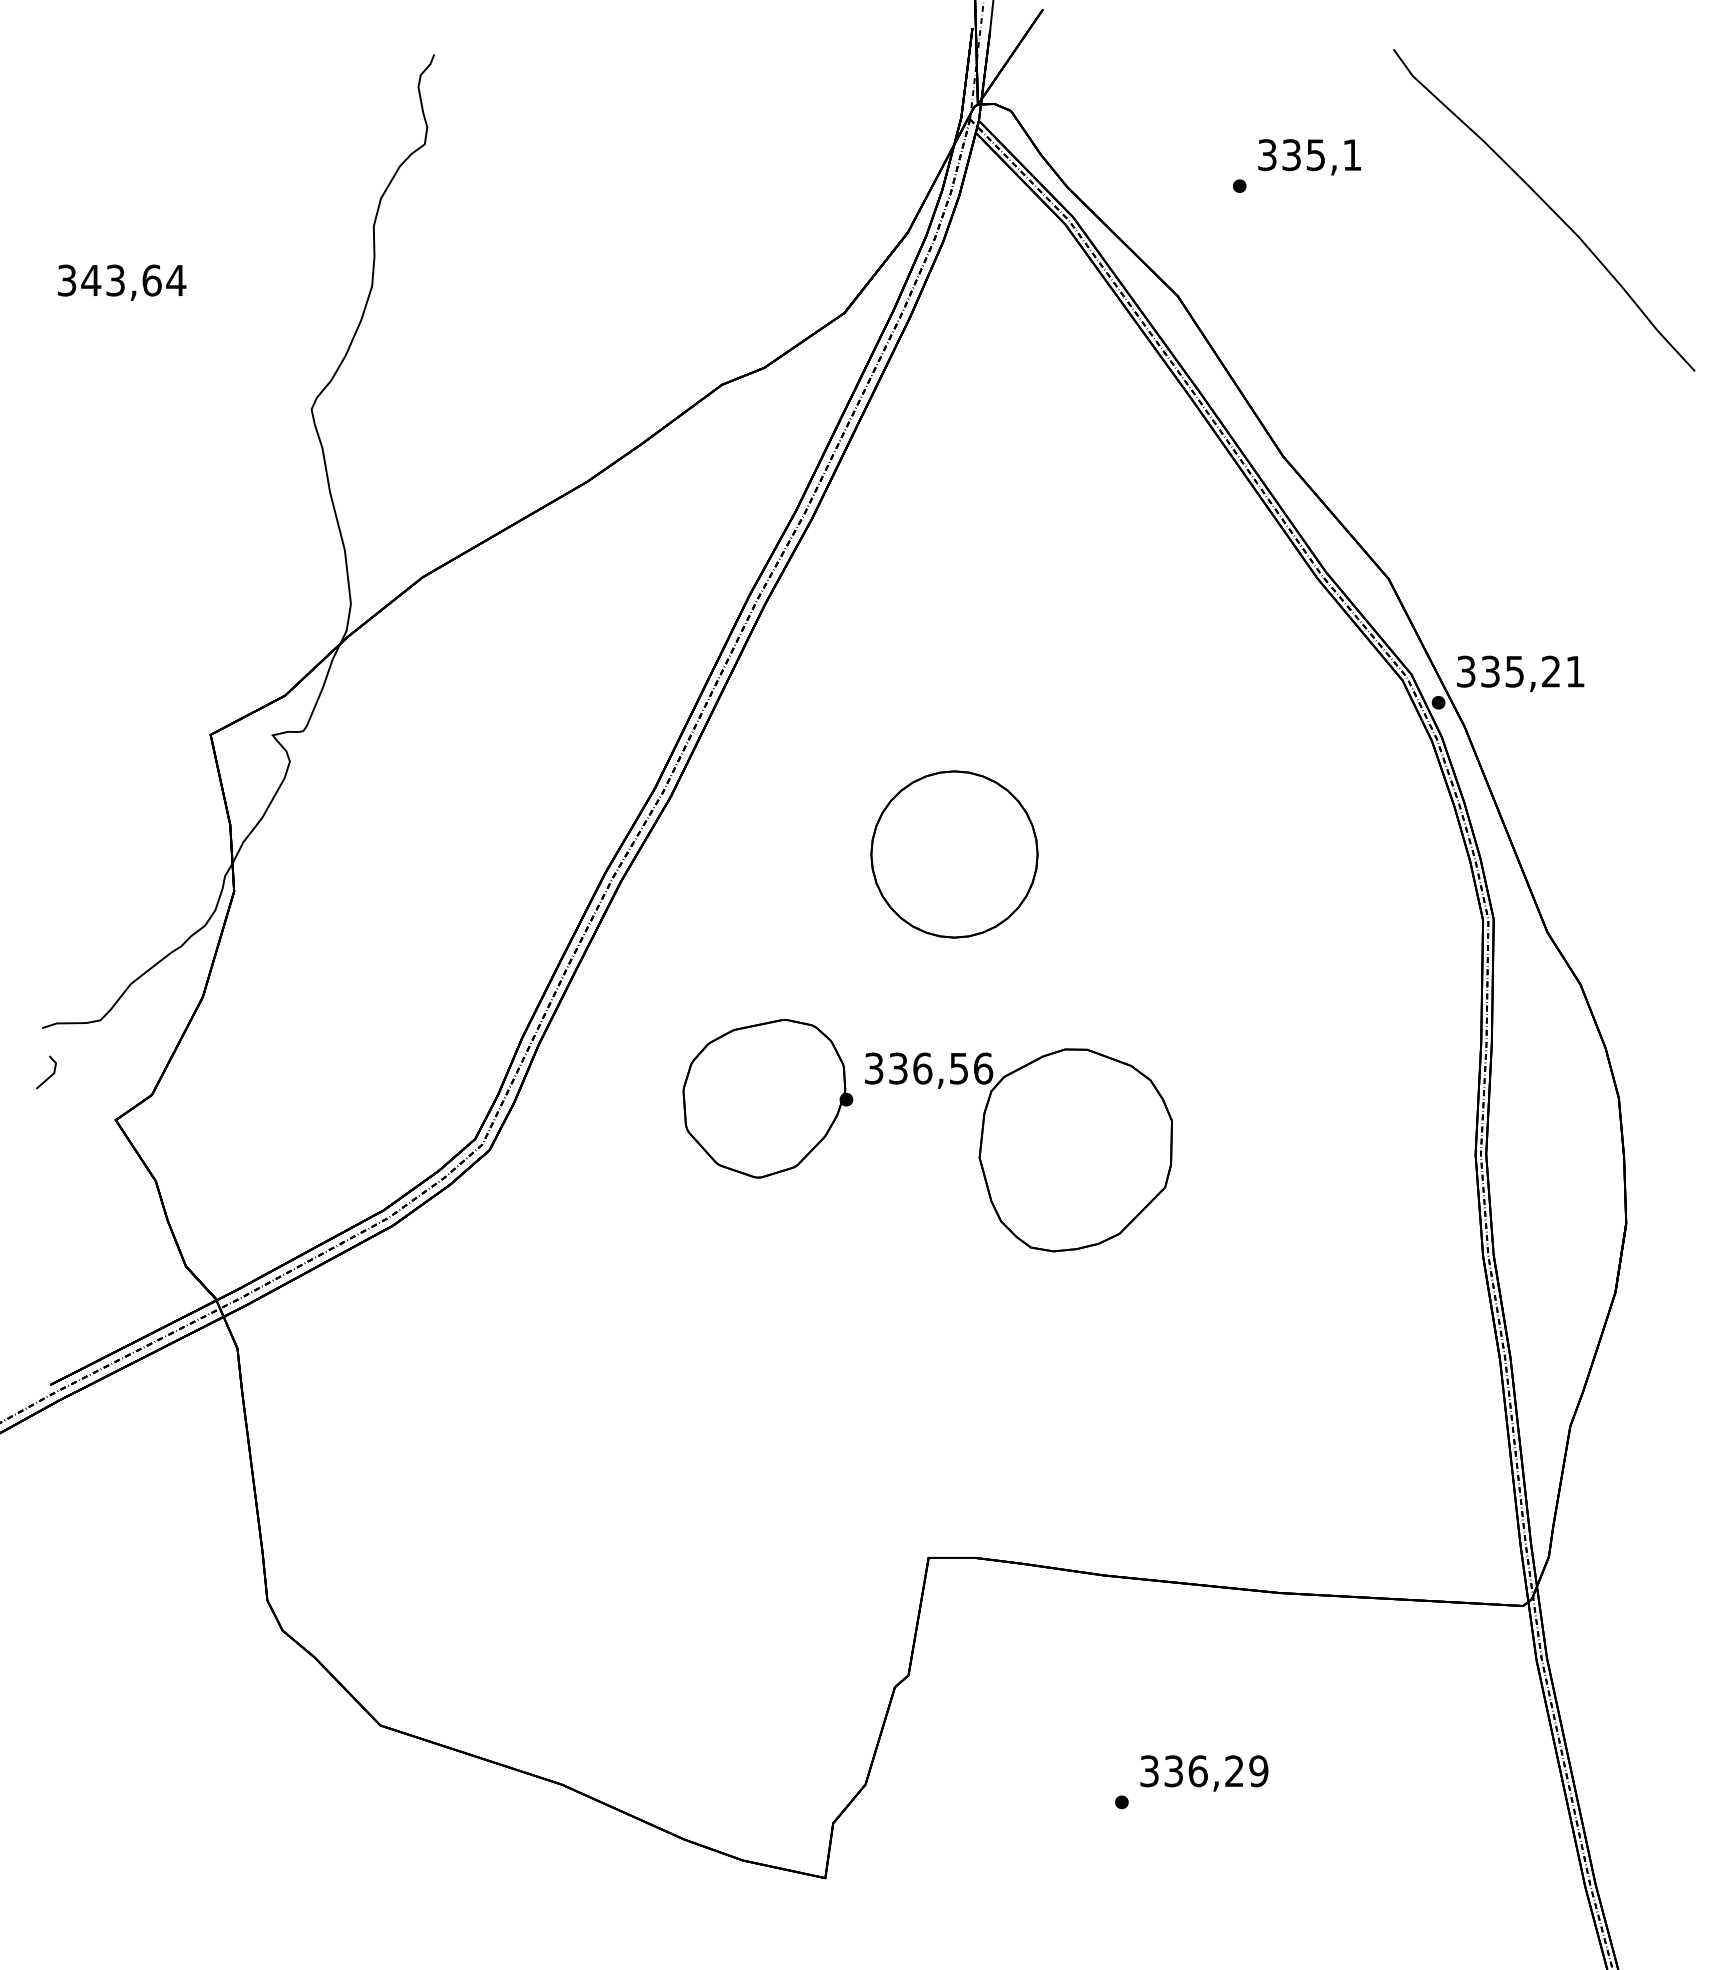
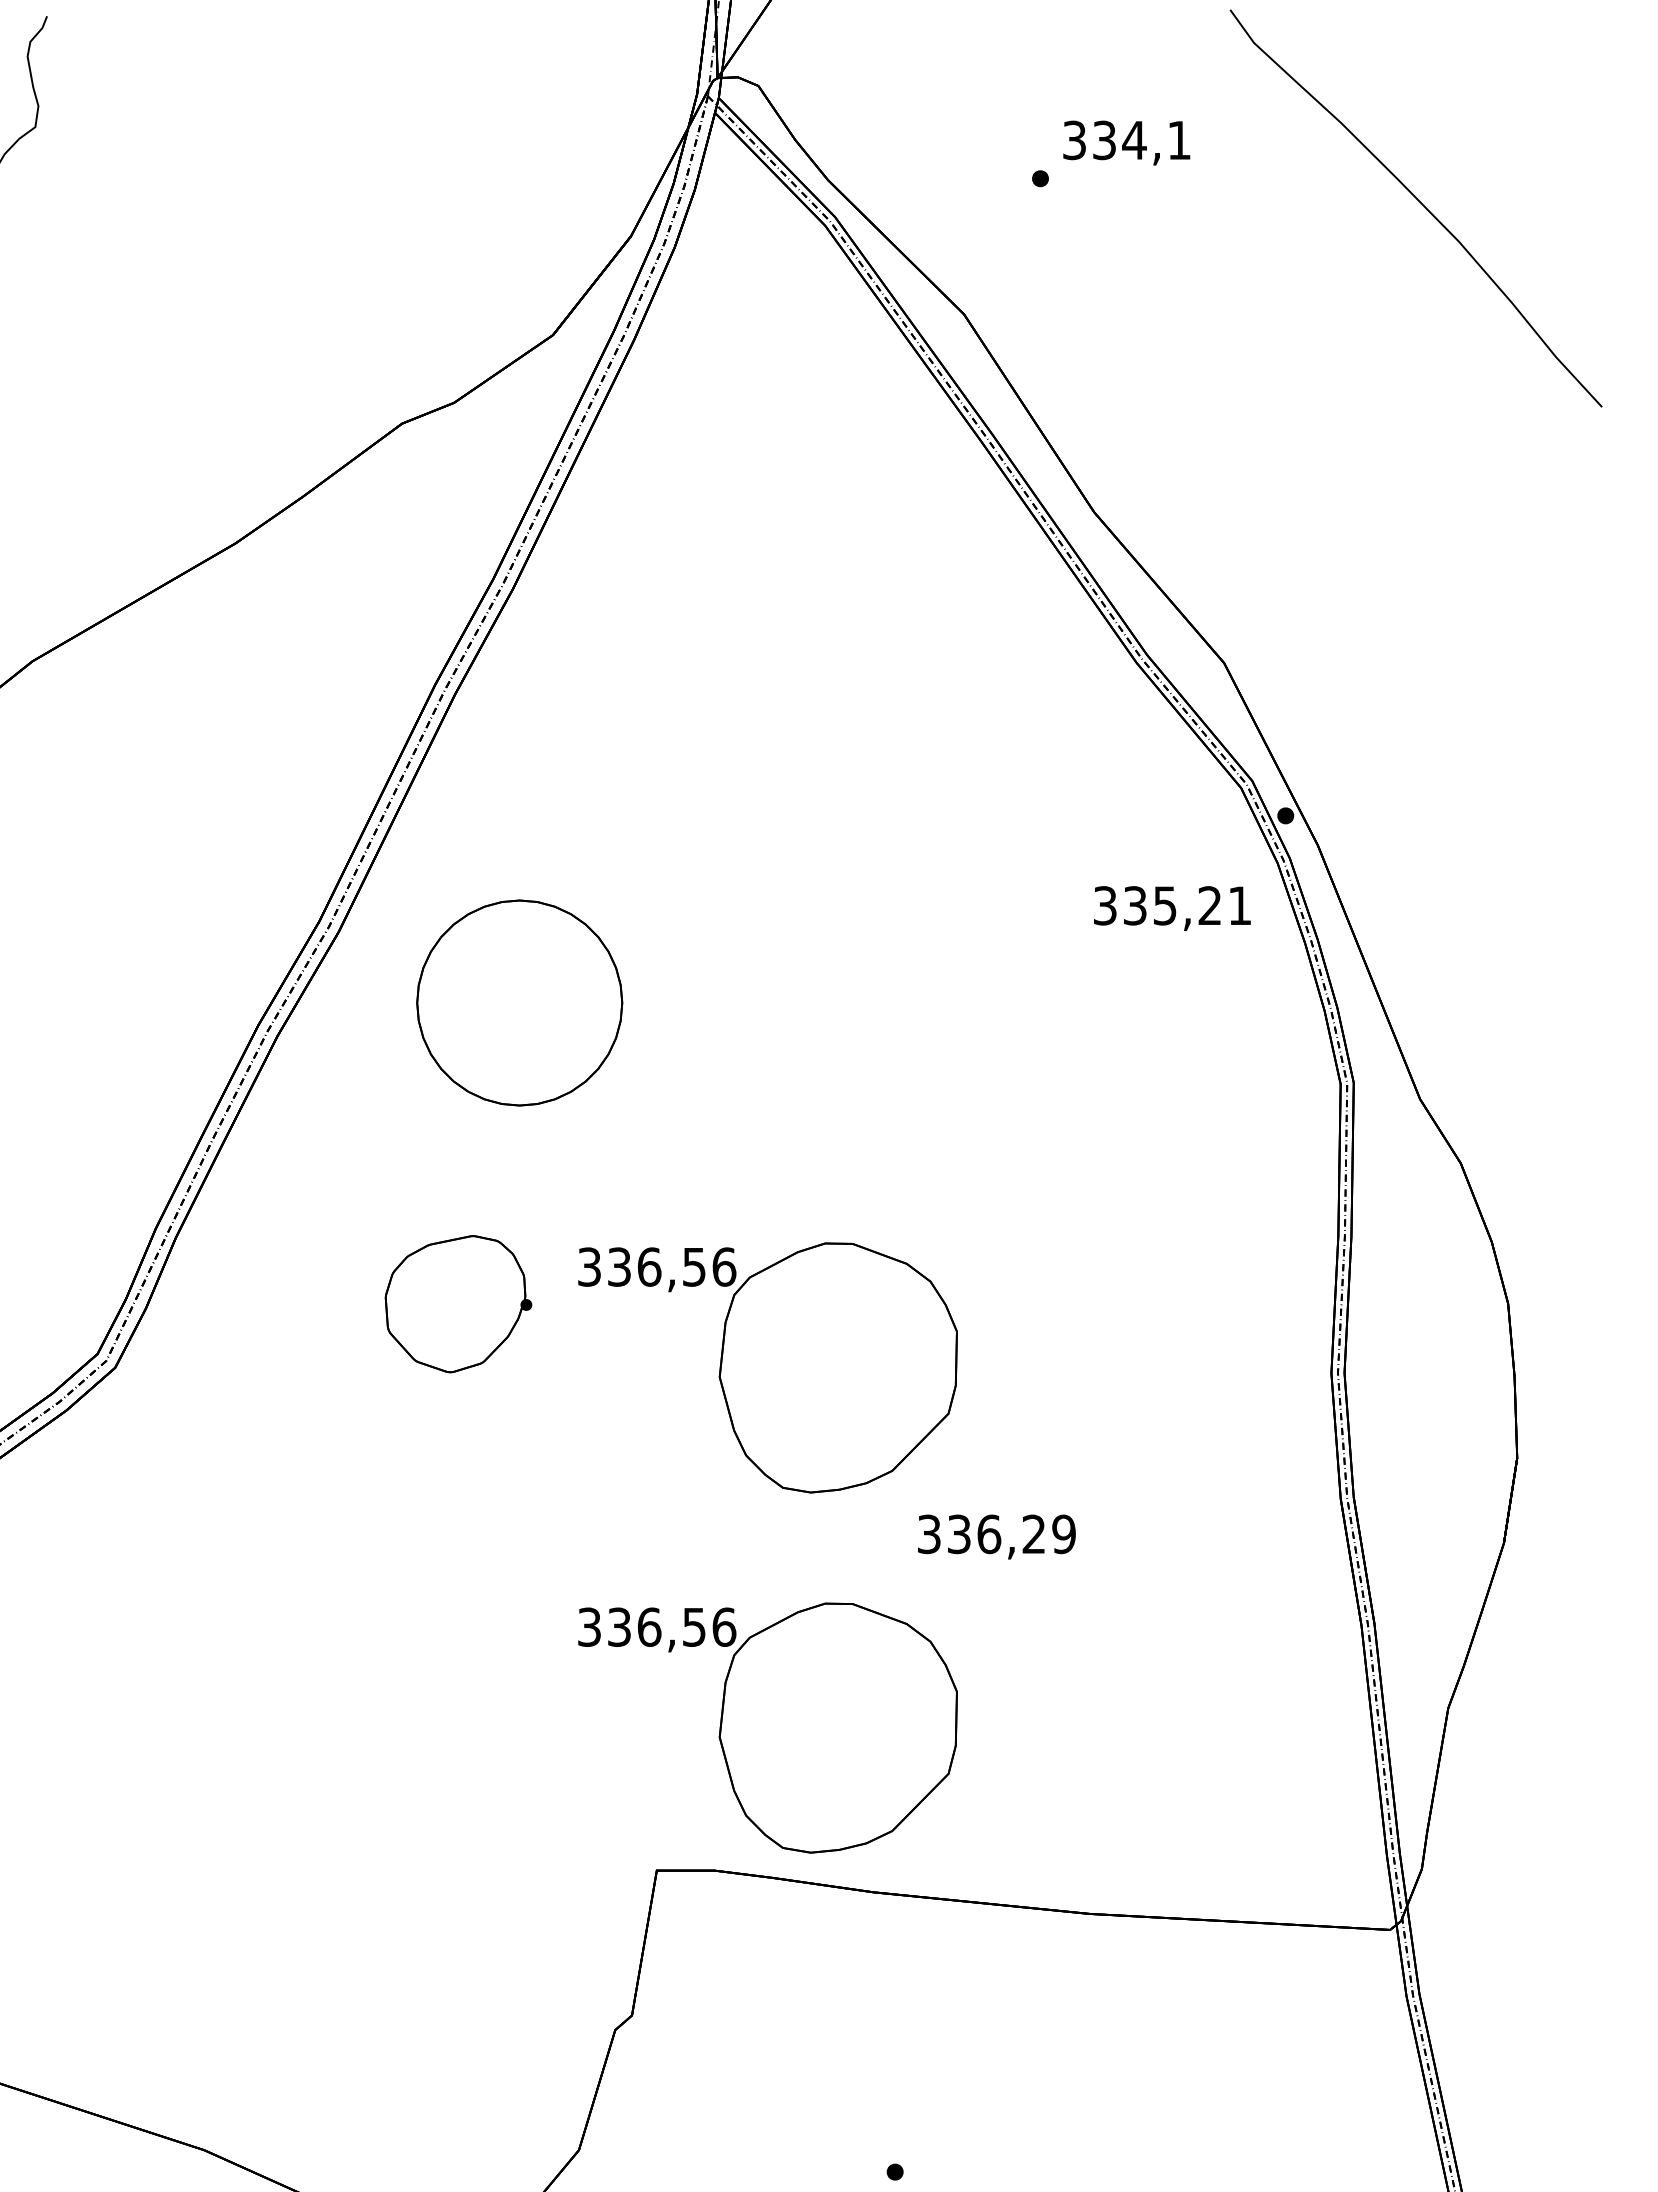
text: (1315, 155) -> (1133, 140), 335,1 -> 334,1
text: (1520, 673) -> (1172, 908), moved
part: (954, 854) -> (519, 1003), moved
part: (767, 1098) -> (458, 1303), size x0.7
part: (1018, 1442) -> (767, 1728), added
text: (1204, 1773) -> (997, 1537), moved

